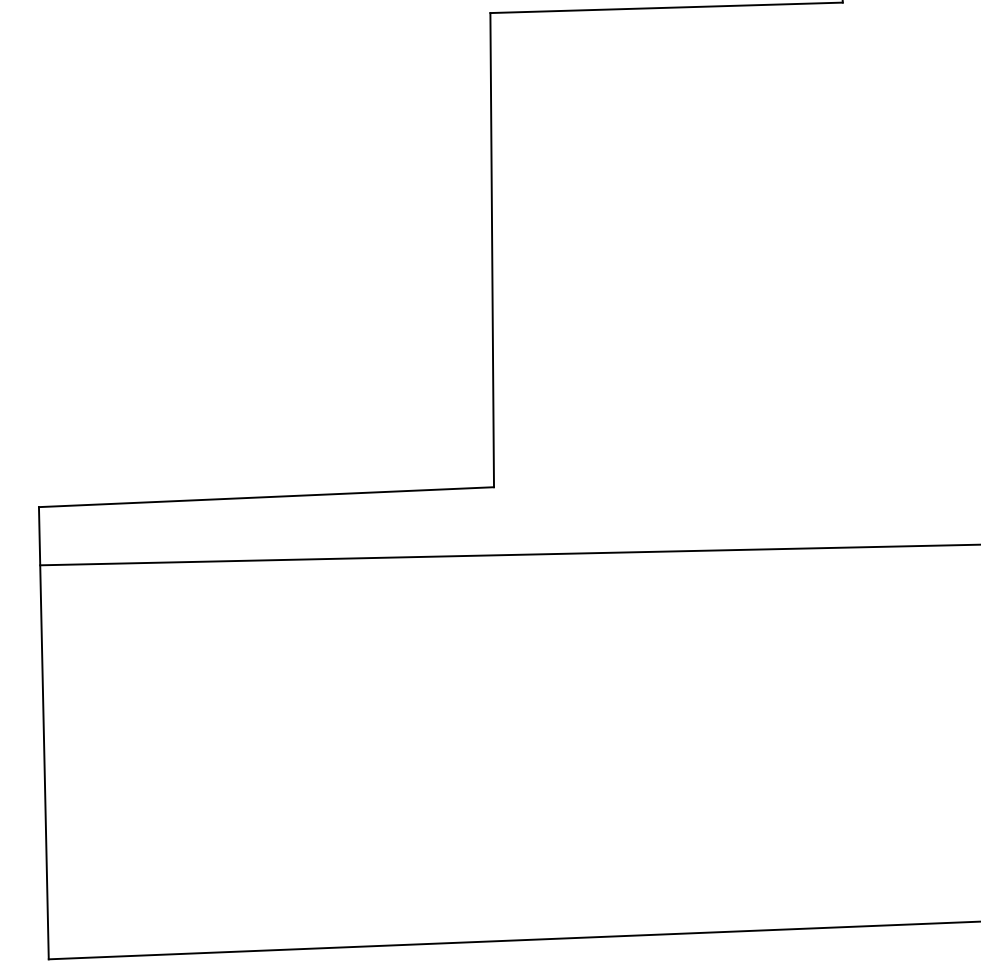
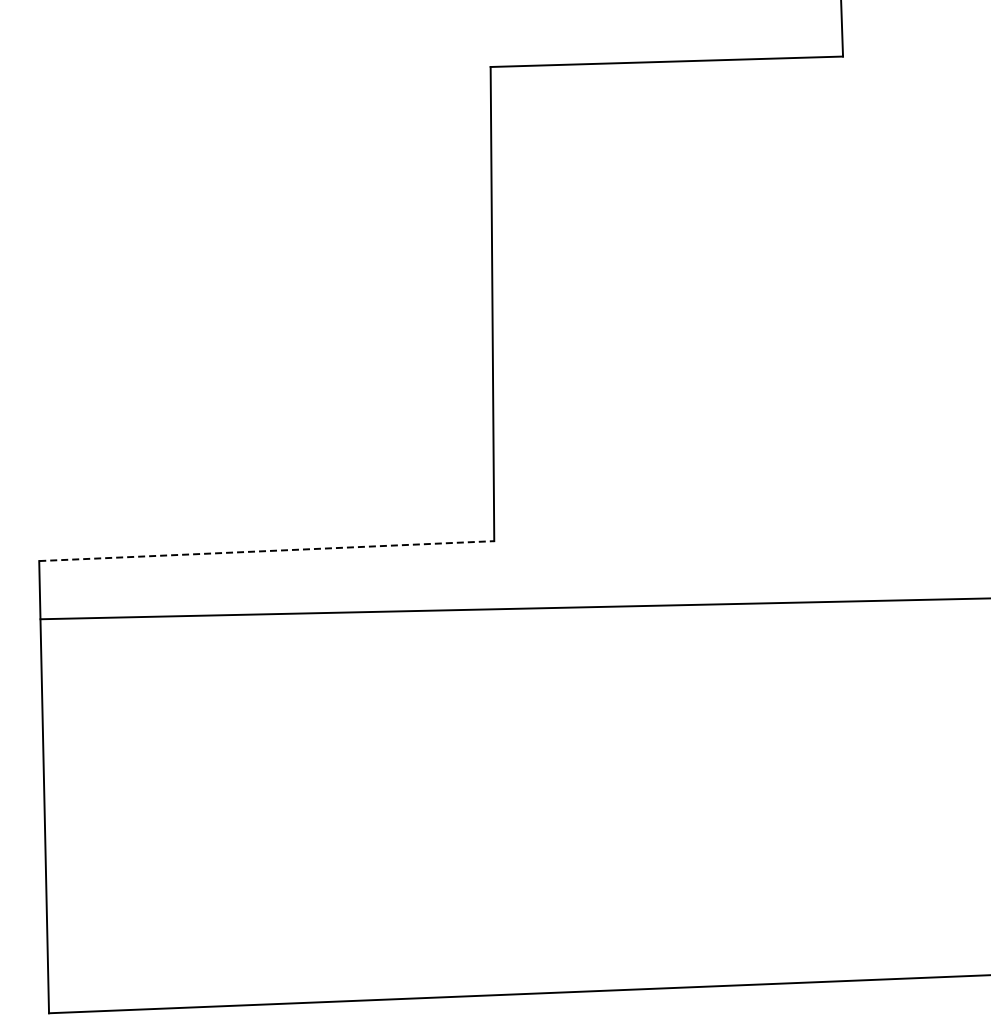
line: (266, 497) -> (266, 551), solid -> dashed

